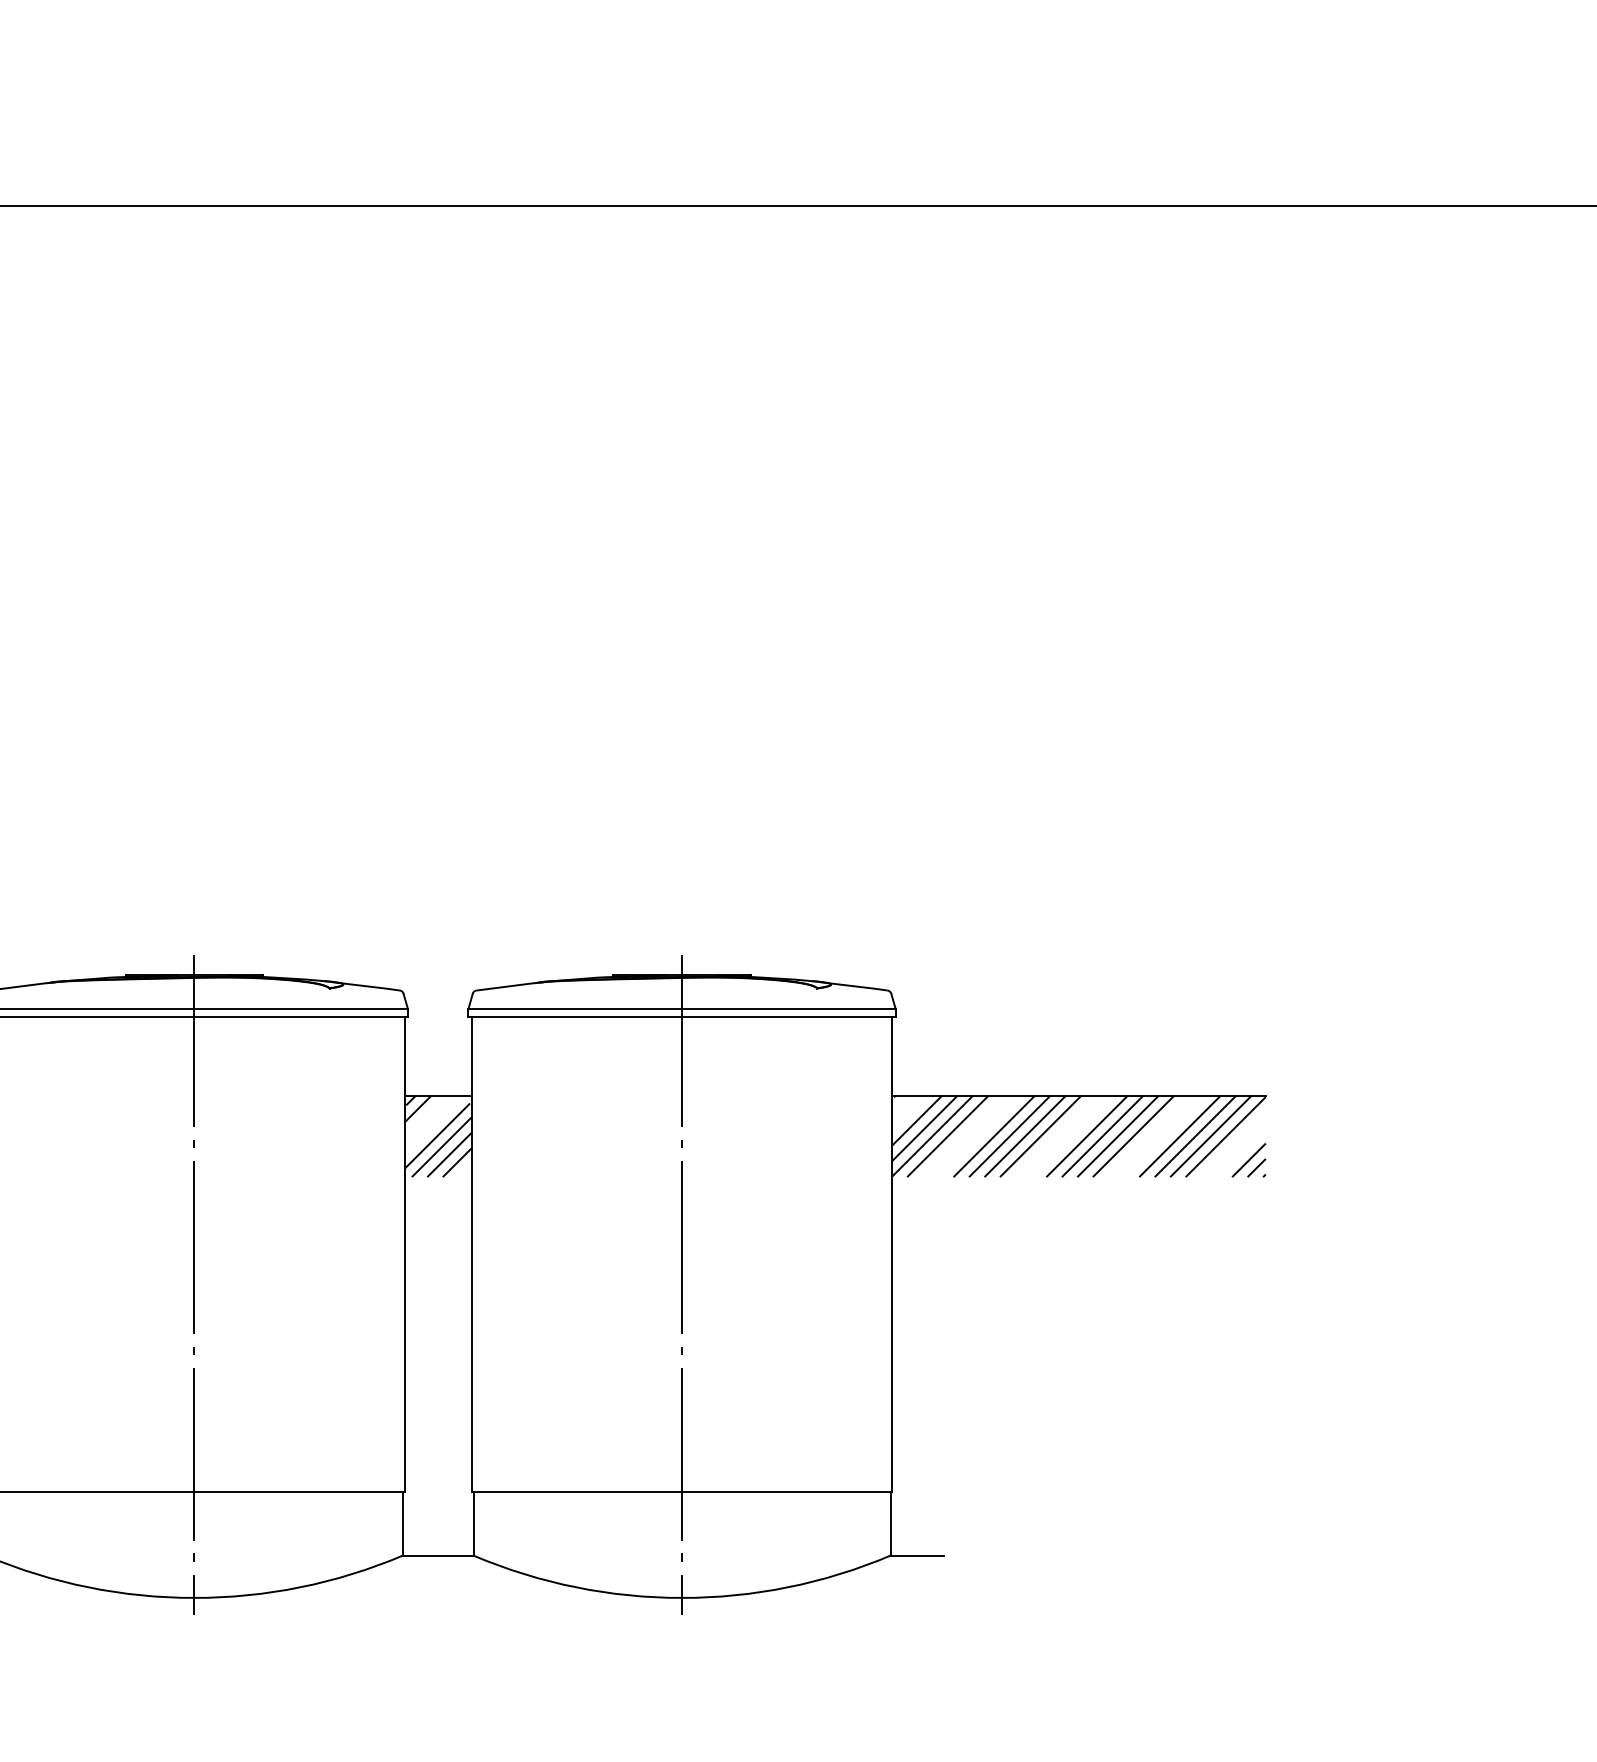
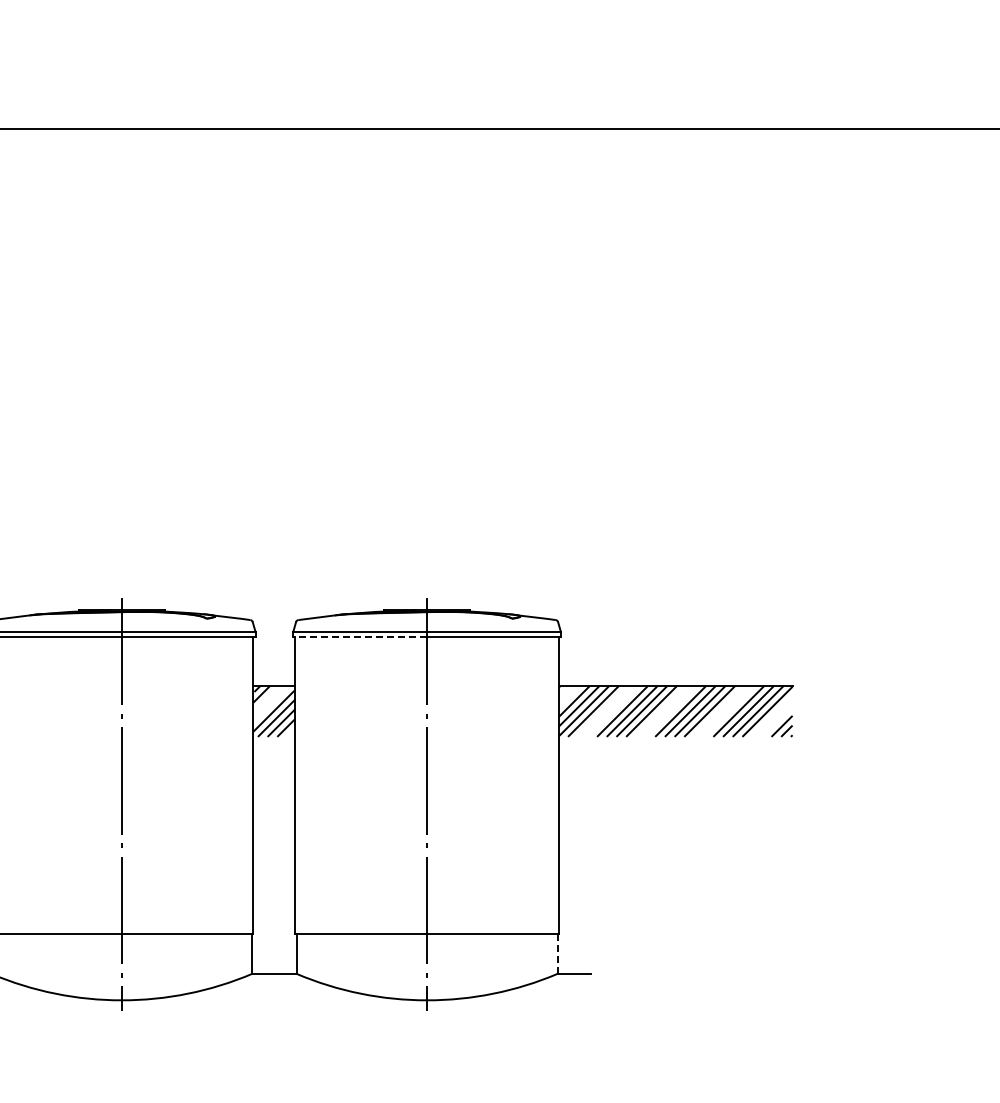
line: (575, 1016) -> (360, 636), solid -> dashed
line: (890, 1523) -> (557, 953), solid -> dashed

